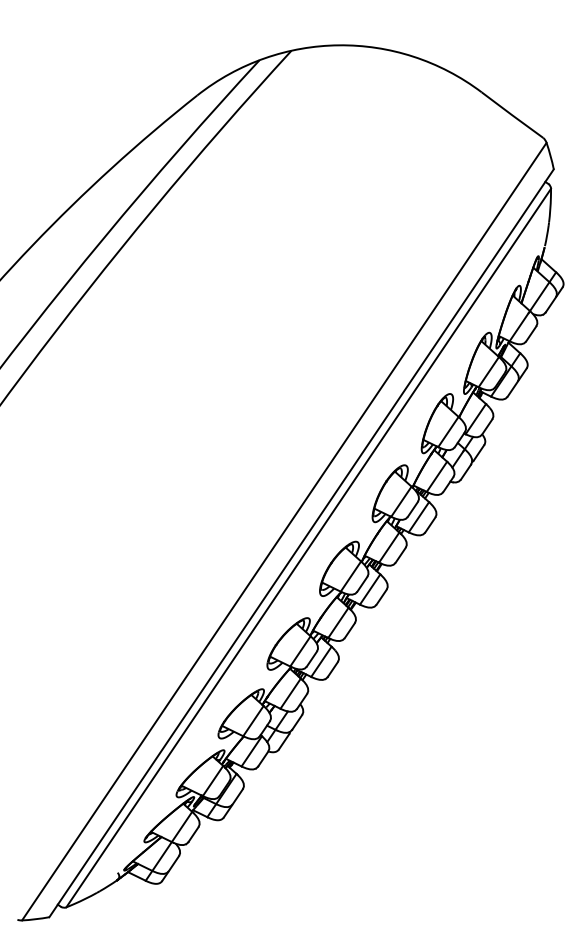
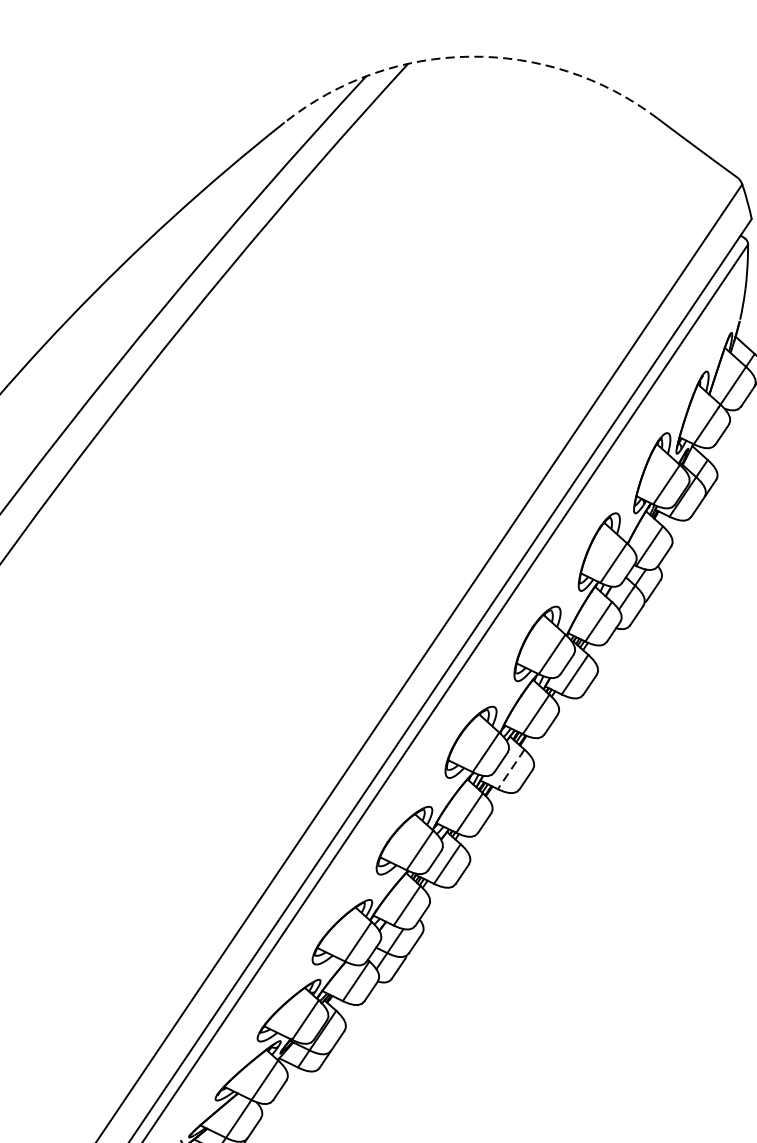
arc: (338, 45) -> (469, 56), solid -> dashed
line: (369, 589) -> (510, 769), solid -> dashed

